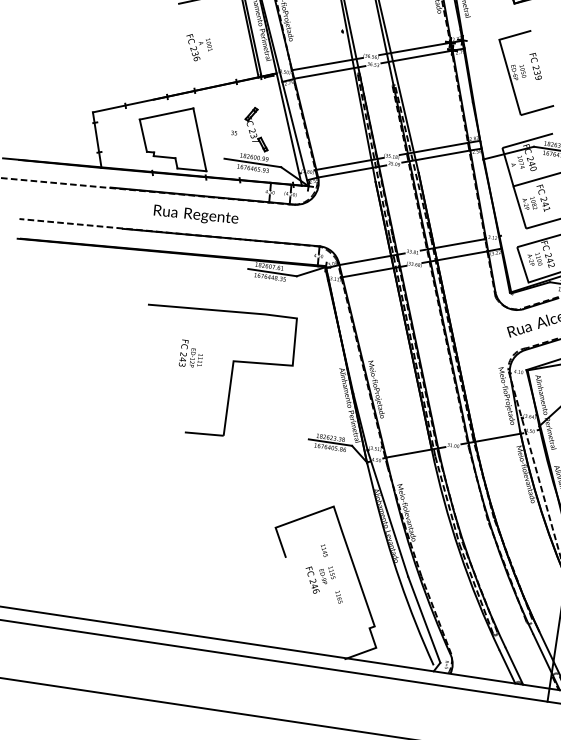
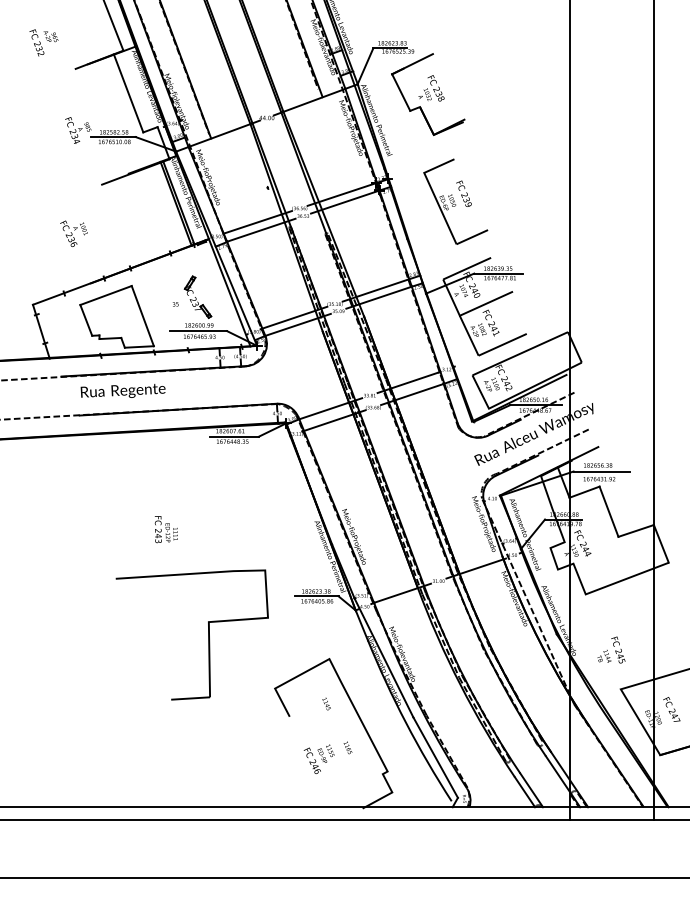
text: (198, 47) -> (73, 233), moved
text: (195, 214) -> (122, 390), moved
part: (231, 373) -> (208, 634), moved
text: (319, 578) -> (318, 758), moved

